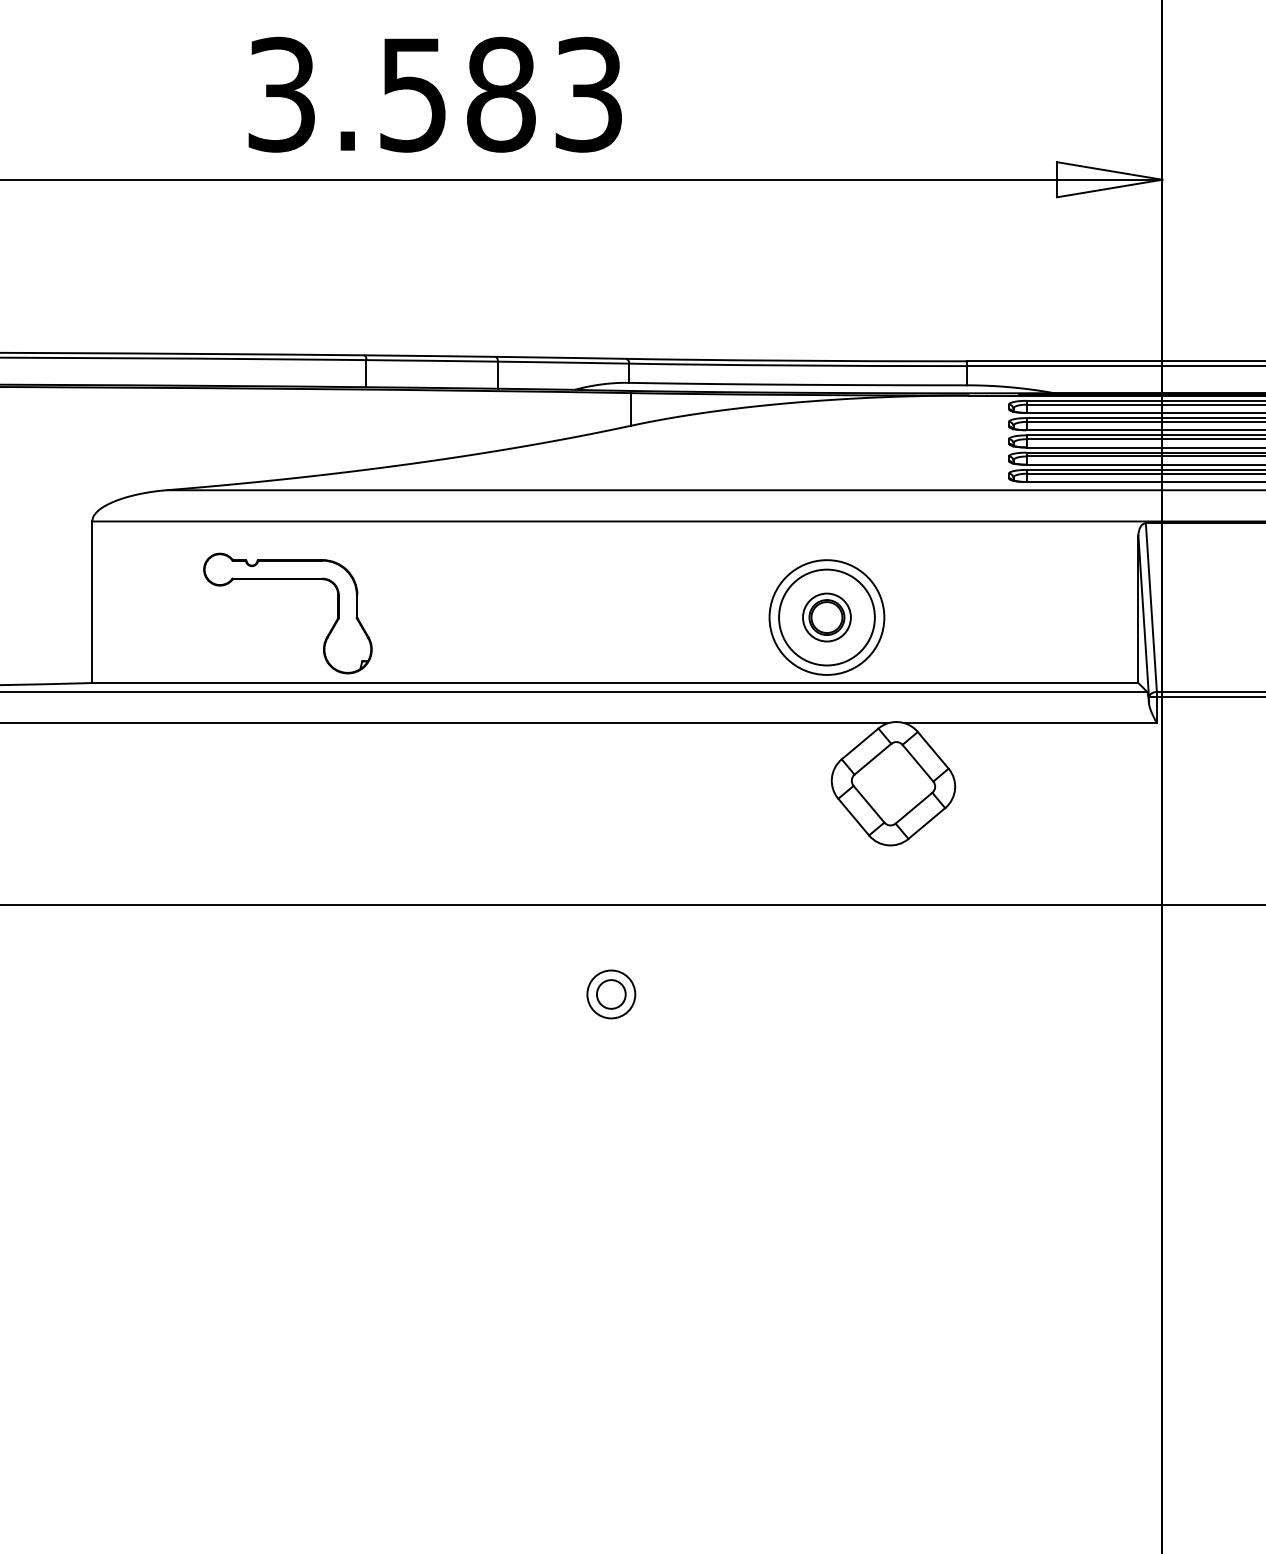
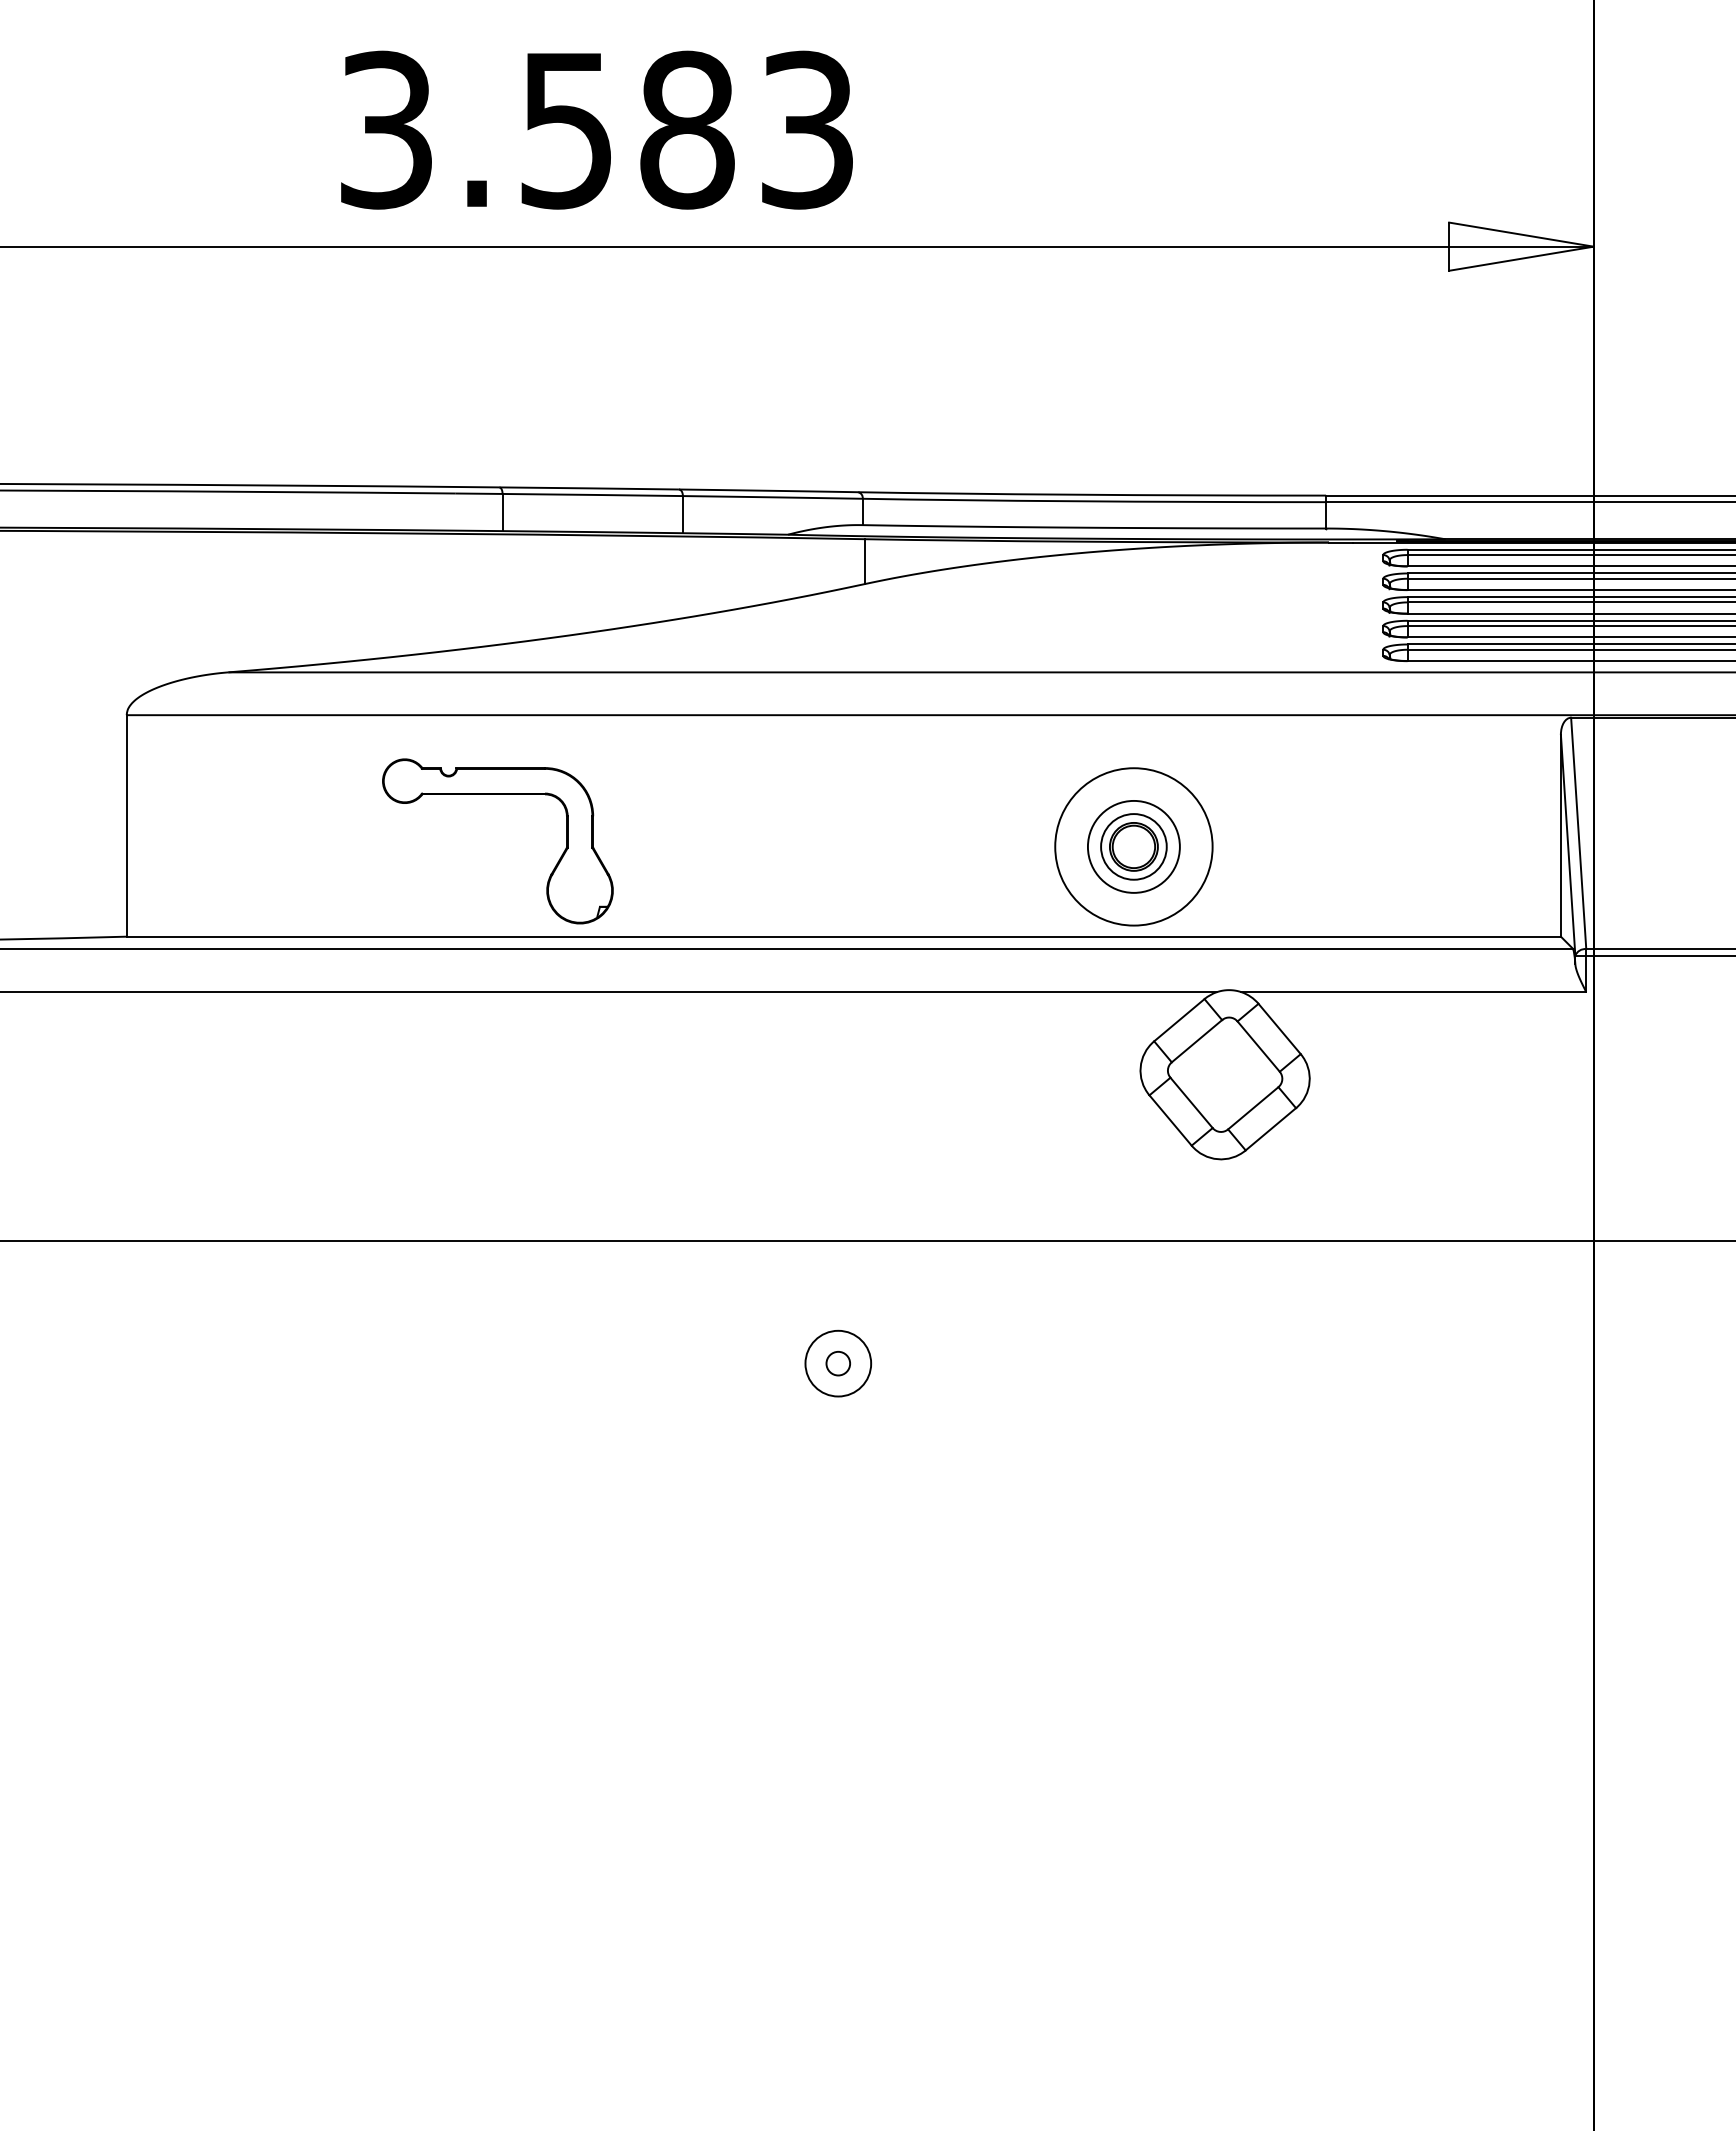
part: (287, 579) -> (497, 794), moved
circle: (826, 617) -> (1133, 846), size x0.7
circle: (611, 994) -> (838, 1363), size x0.6

